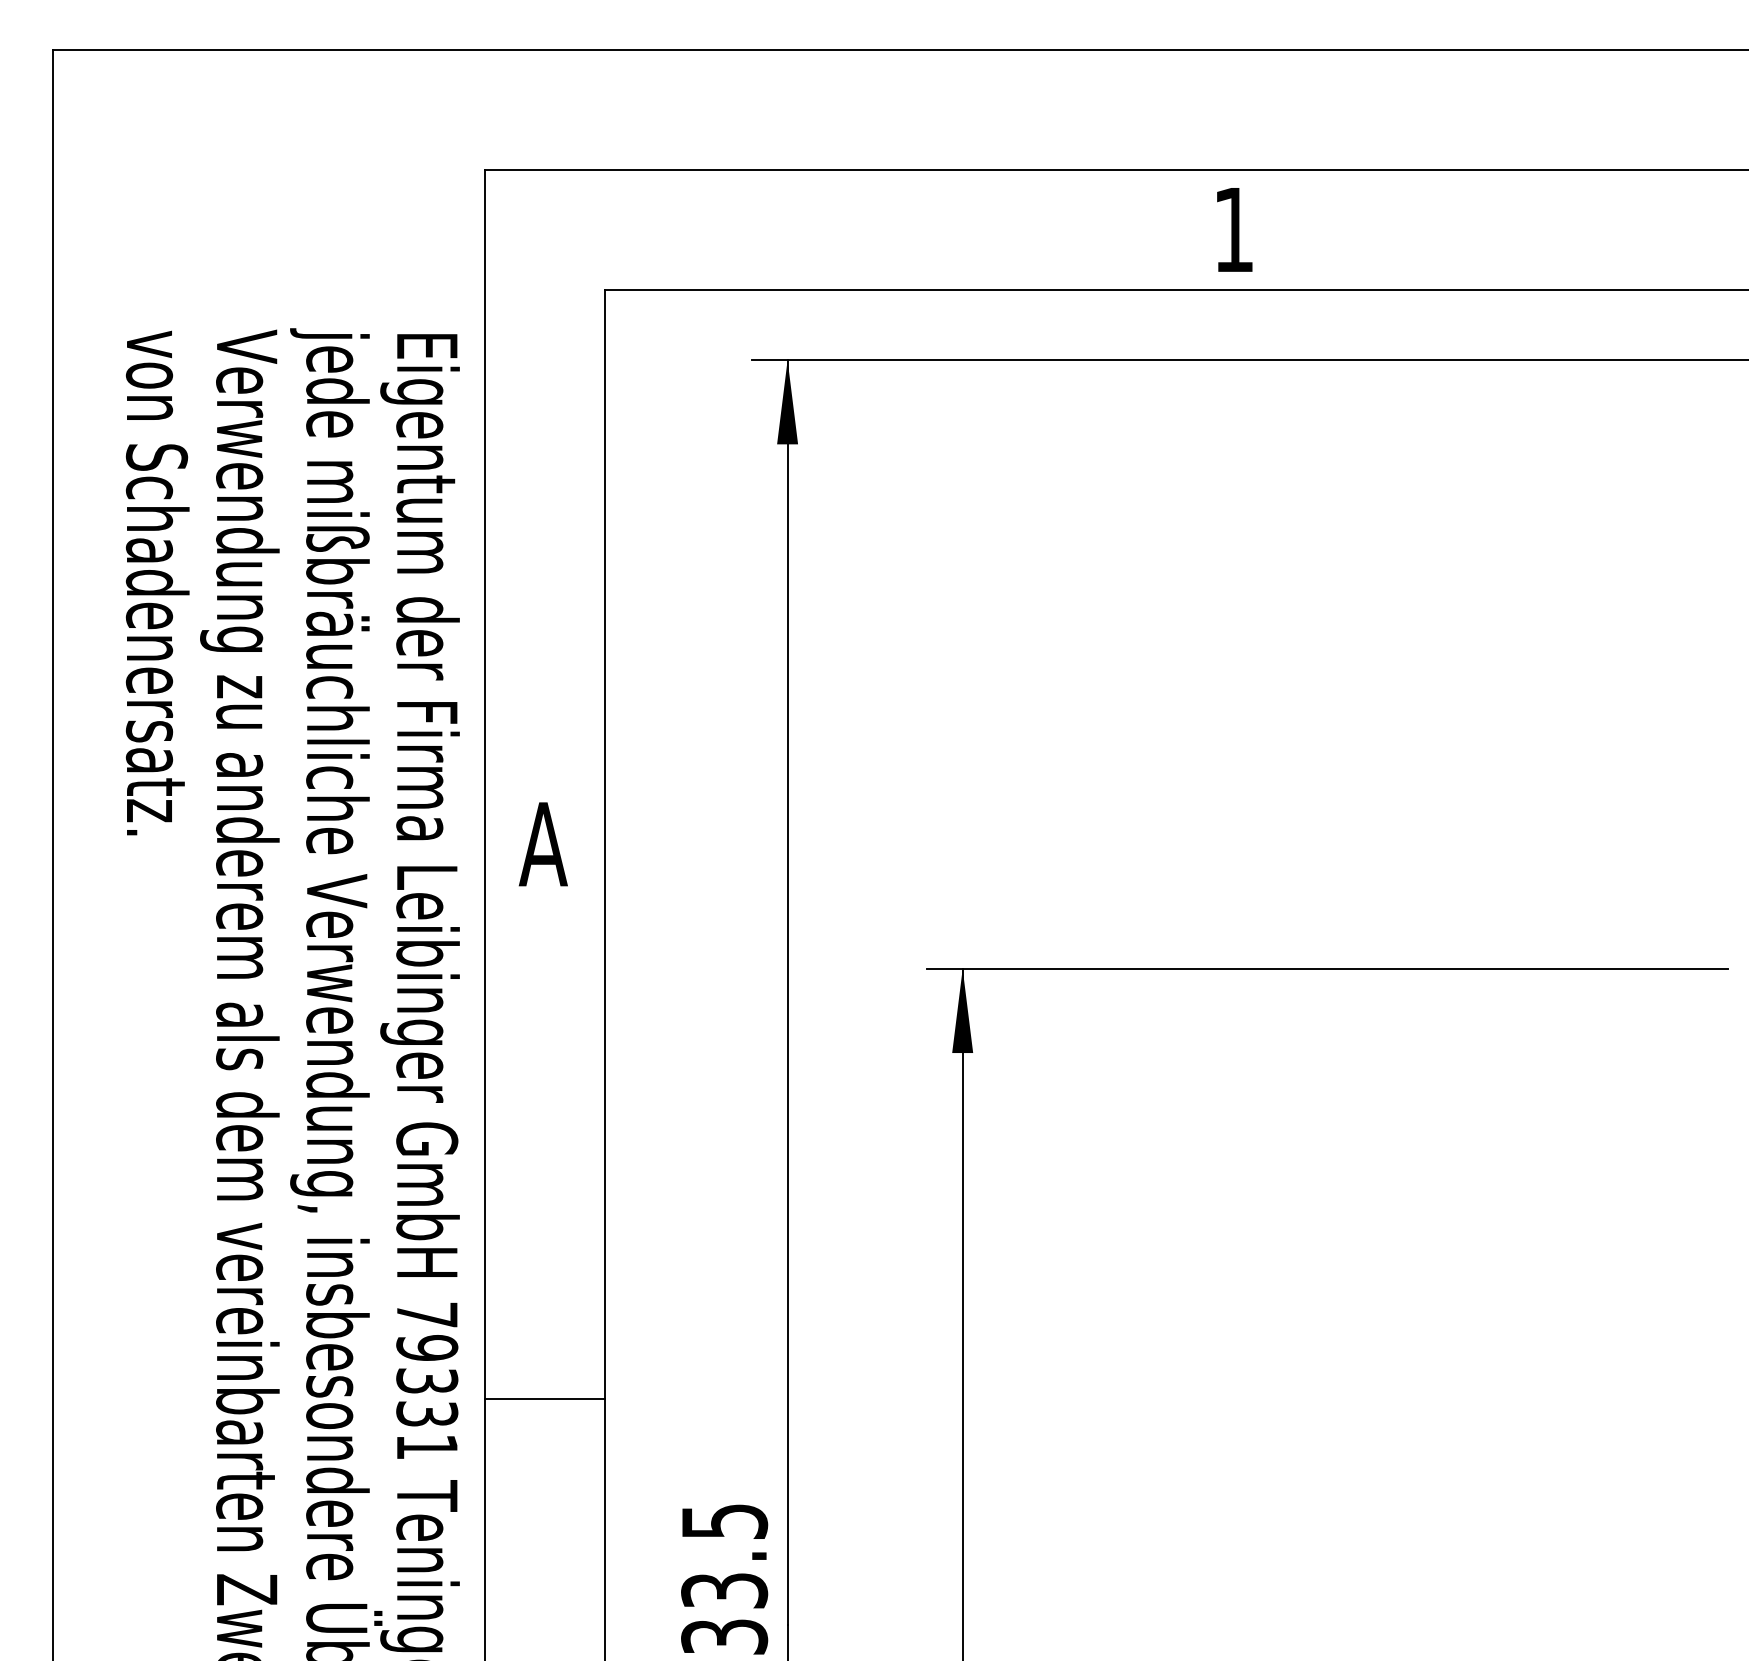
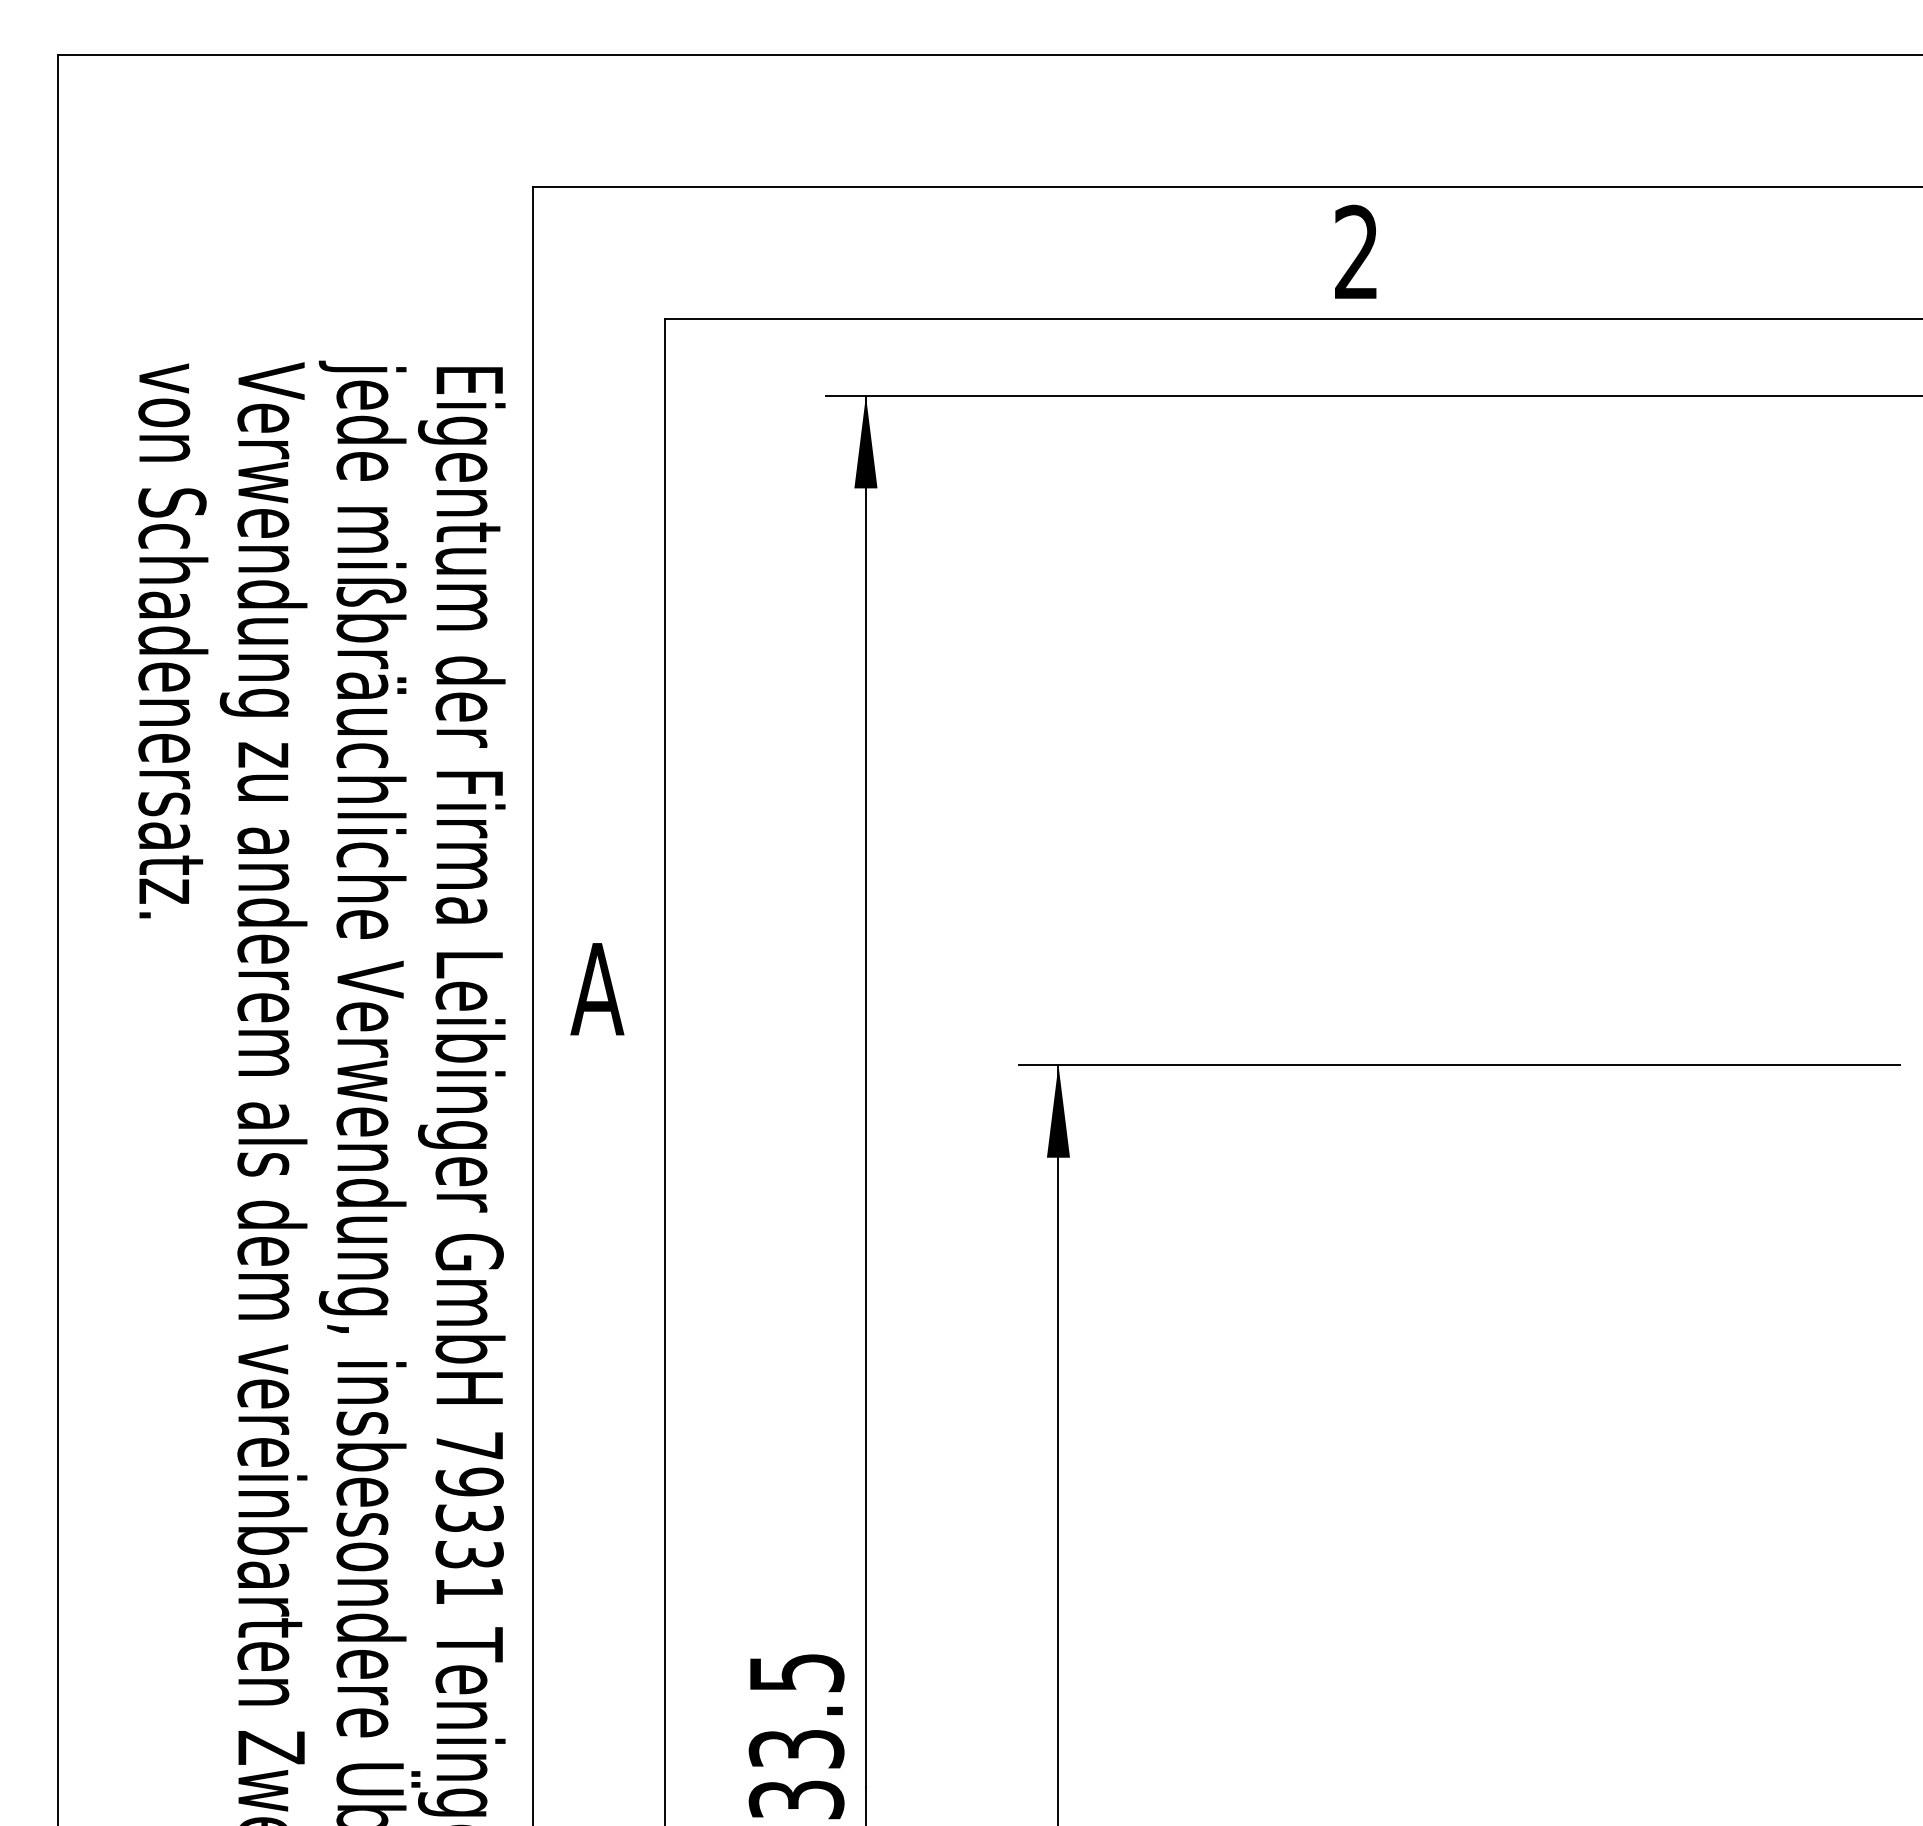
text: (1233, 228) -> (1356, 251), 1 -> 2
text: (543, 844) -> (597, 989), moved
line: (545, 1399) -> (599, 1538), removed

